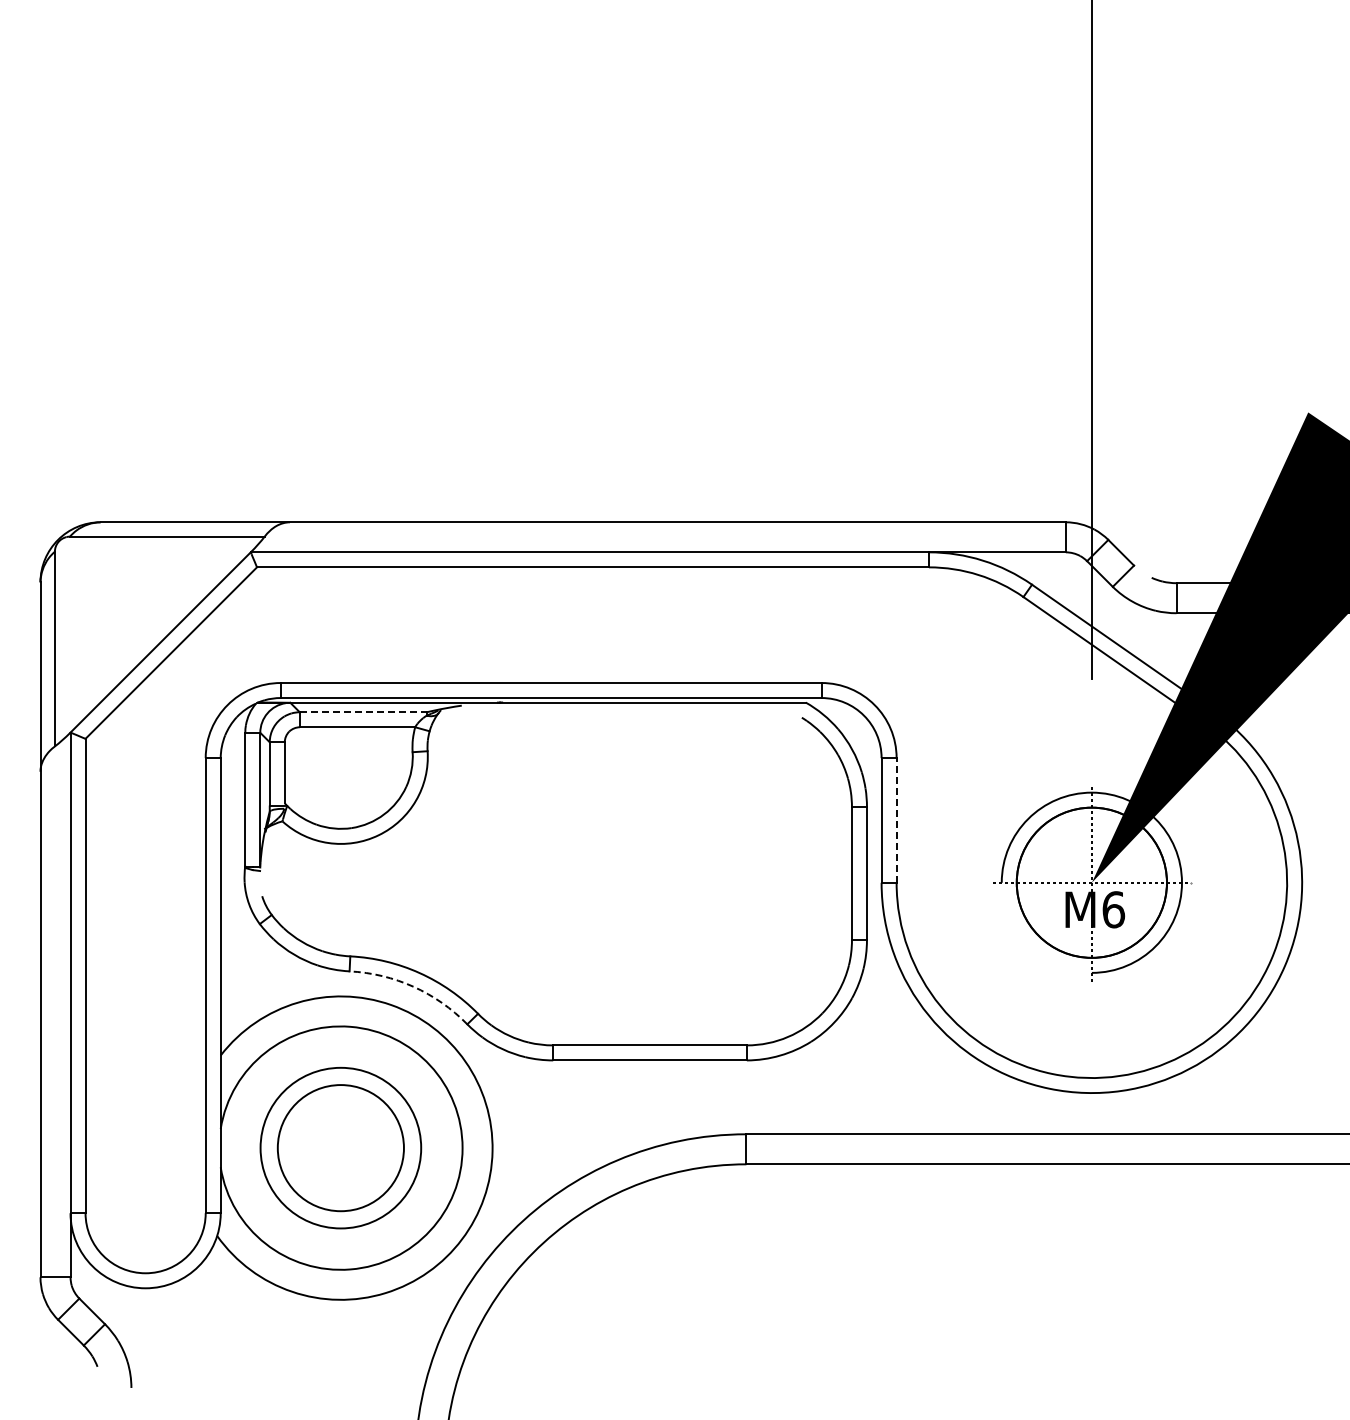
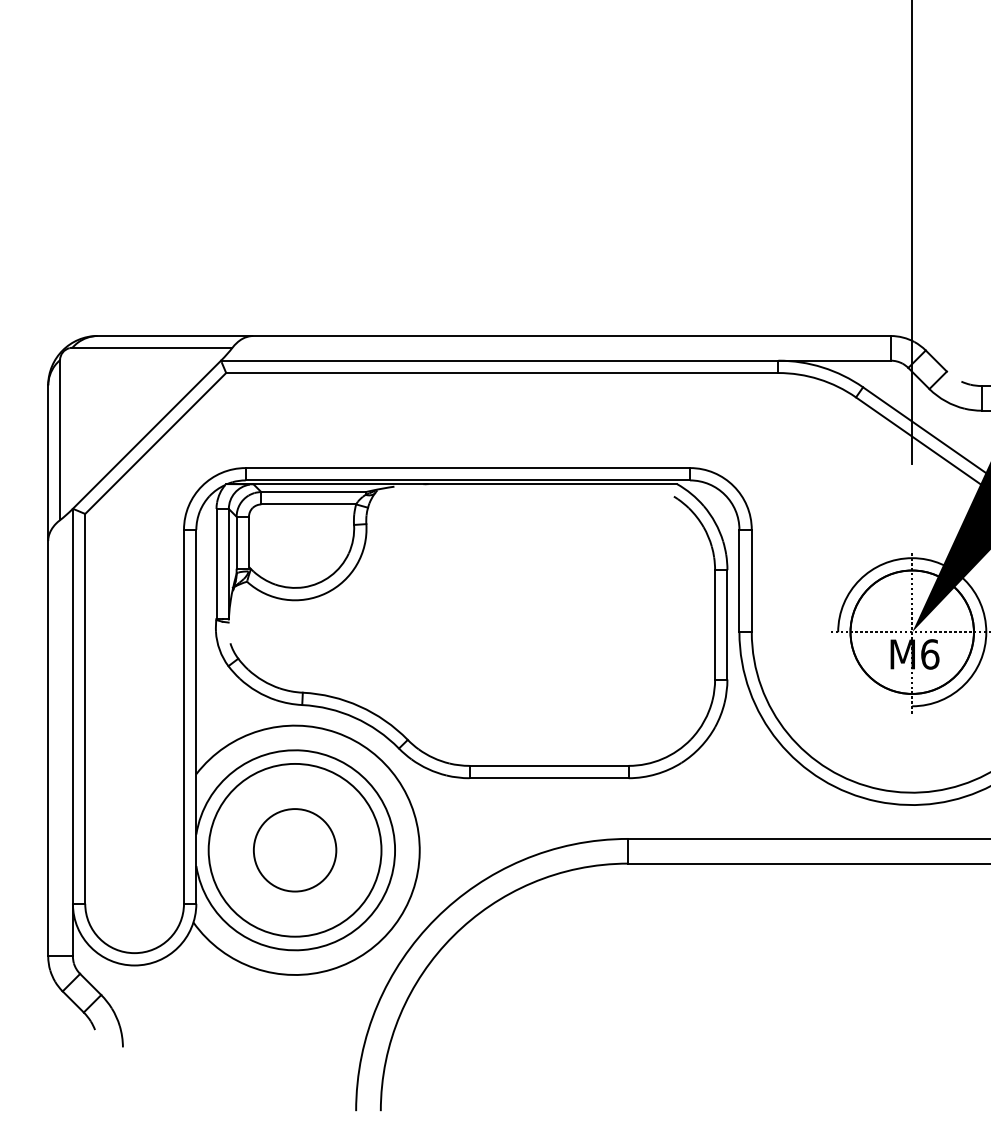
line: (363, 712) -> (313, 492), dashed -> solid
line: (896, 819) -> (751, 580), dashed -> solid
arc: (413, 986) -> (354, 717), dashed -> solid
circle: (340, 1147) -> (294, 849), size x0.62
circle: (340, 1148) -> (294, 850), size x1.67

